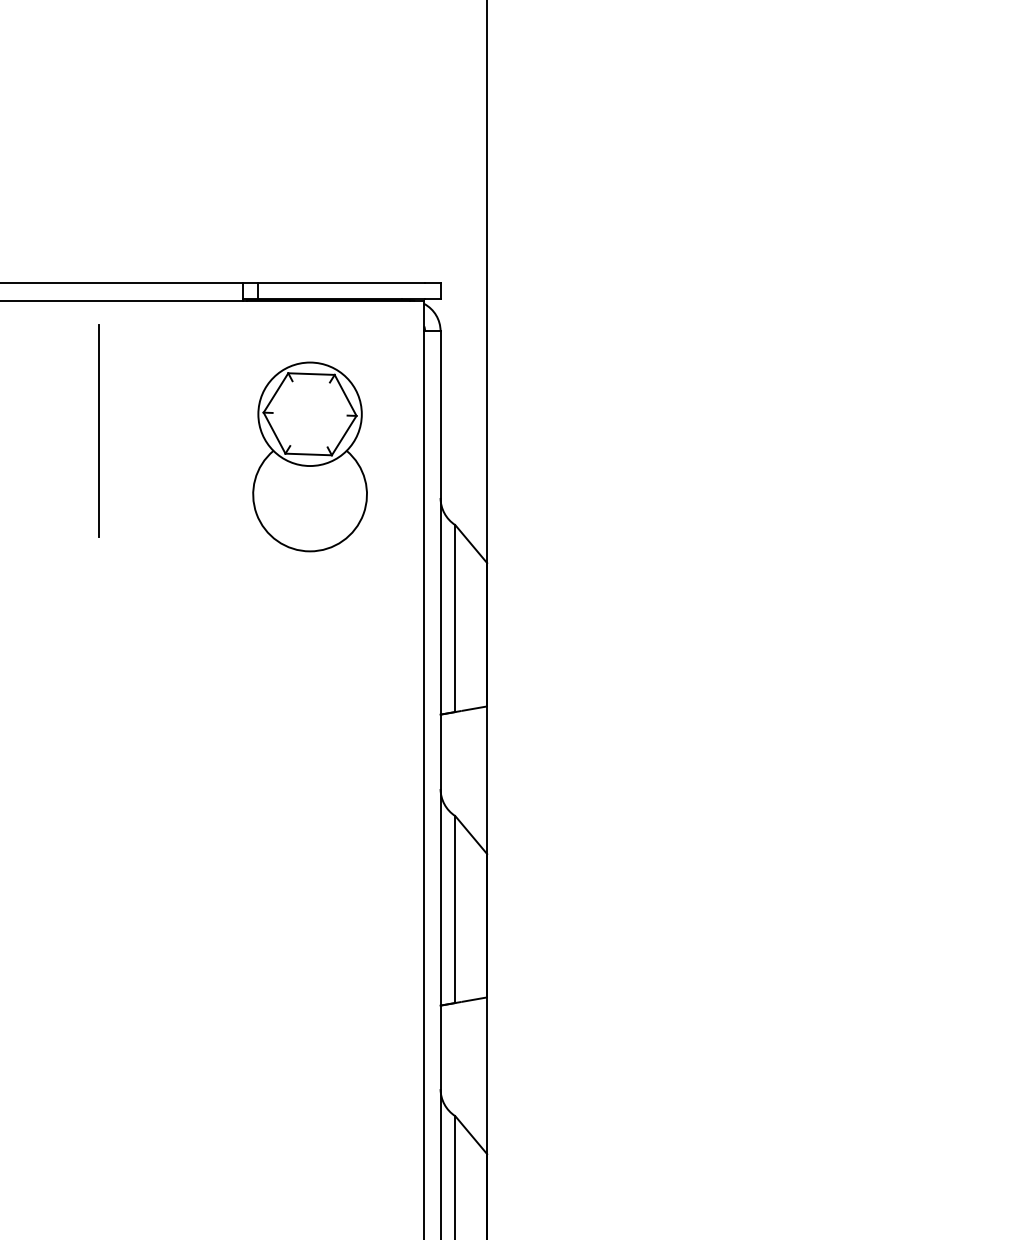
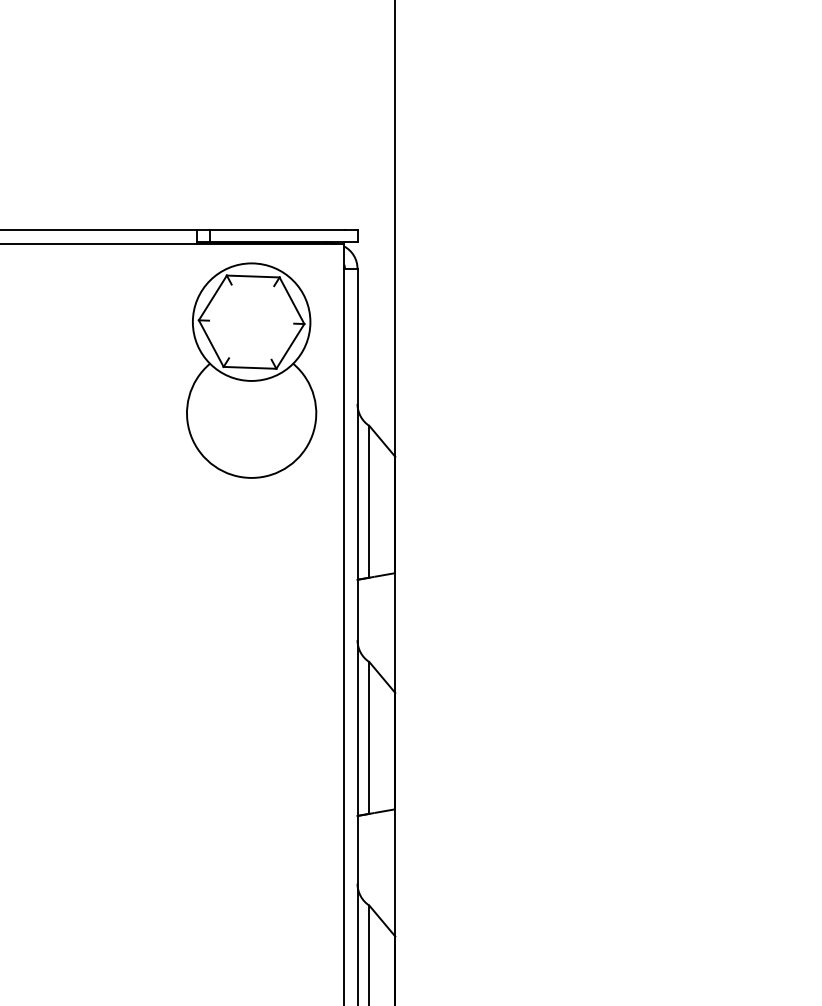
line: (99, 431) -> (80, 350), removed
part: (309, 456) -> (251, 370), size x1.4

